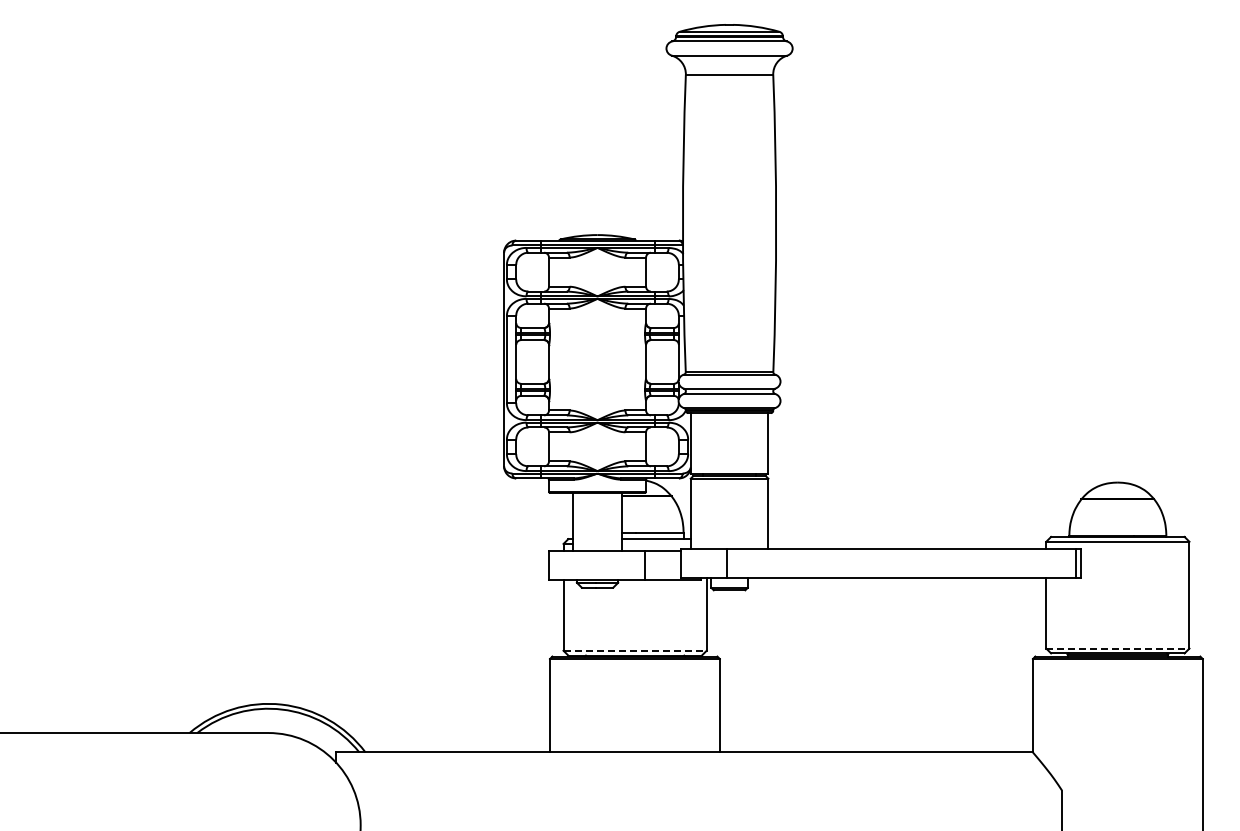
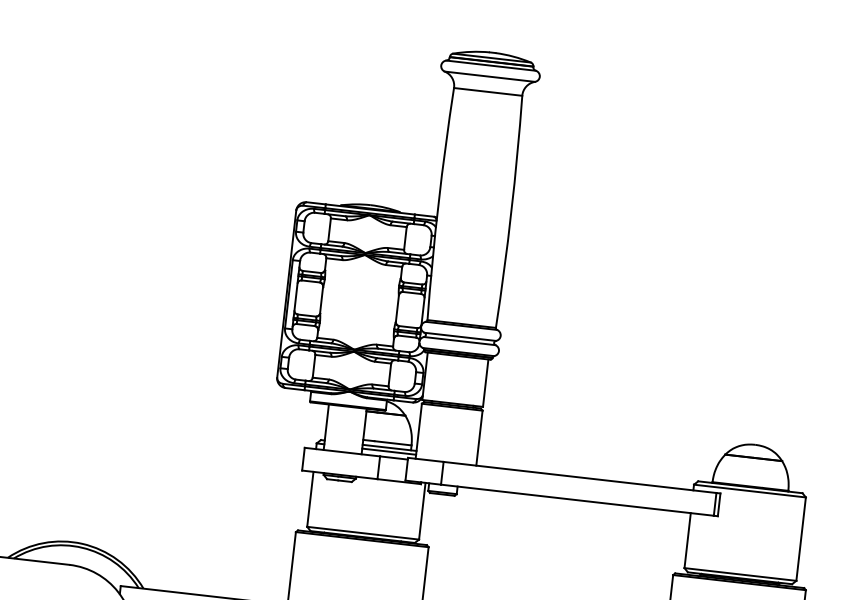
line: (655, 543) -> (388, 451), added
line: (1117, 648) -> (740, 574), dashed -> solid
line: (635, 650) -> (363, 533), dashed -> solid

